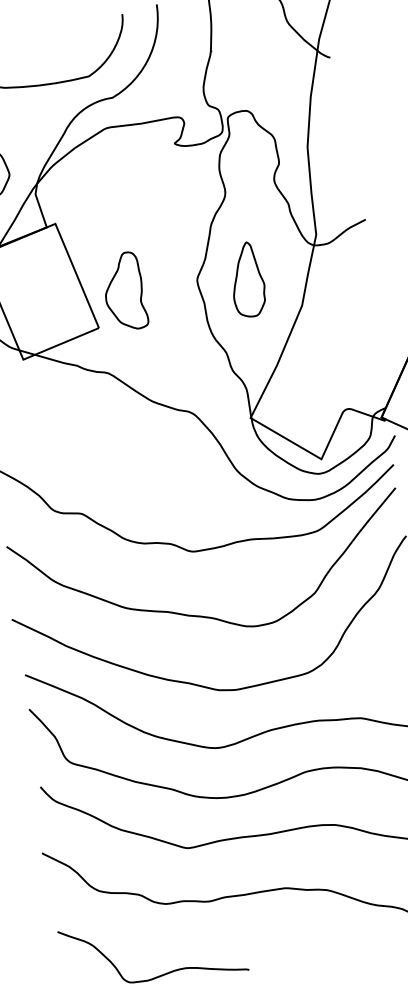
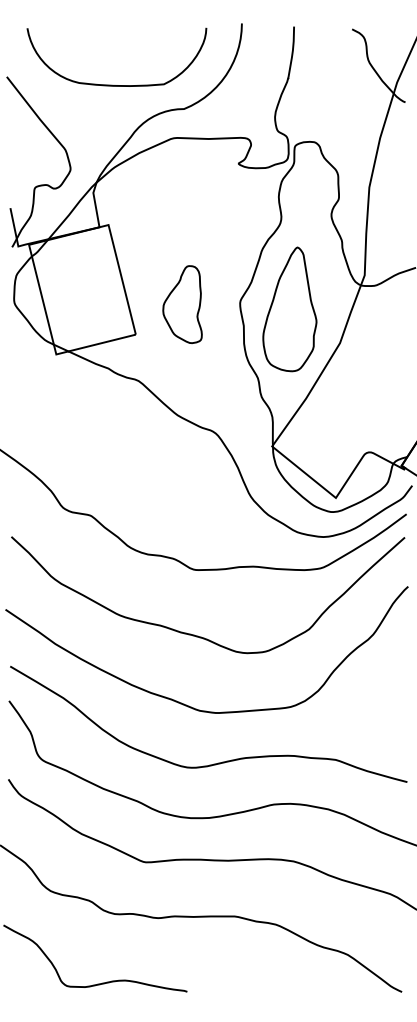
part: (247, 279) -> (289, 309), size x1.67
part: (124, 291) -> (182, 304), moved

